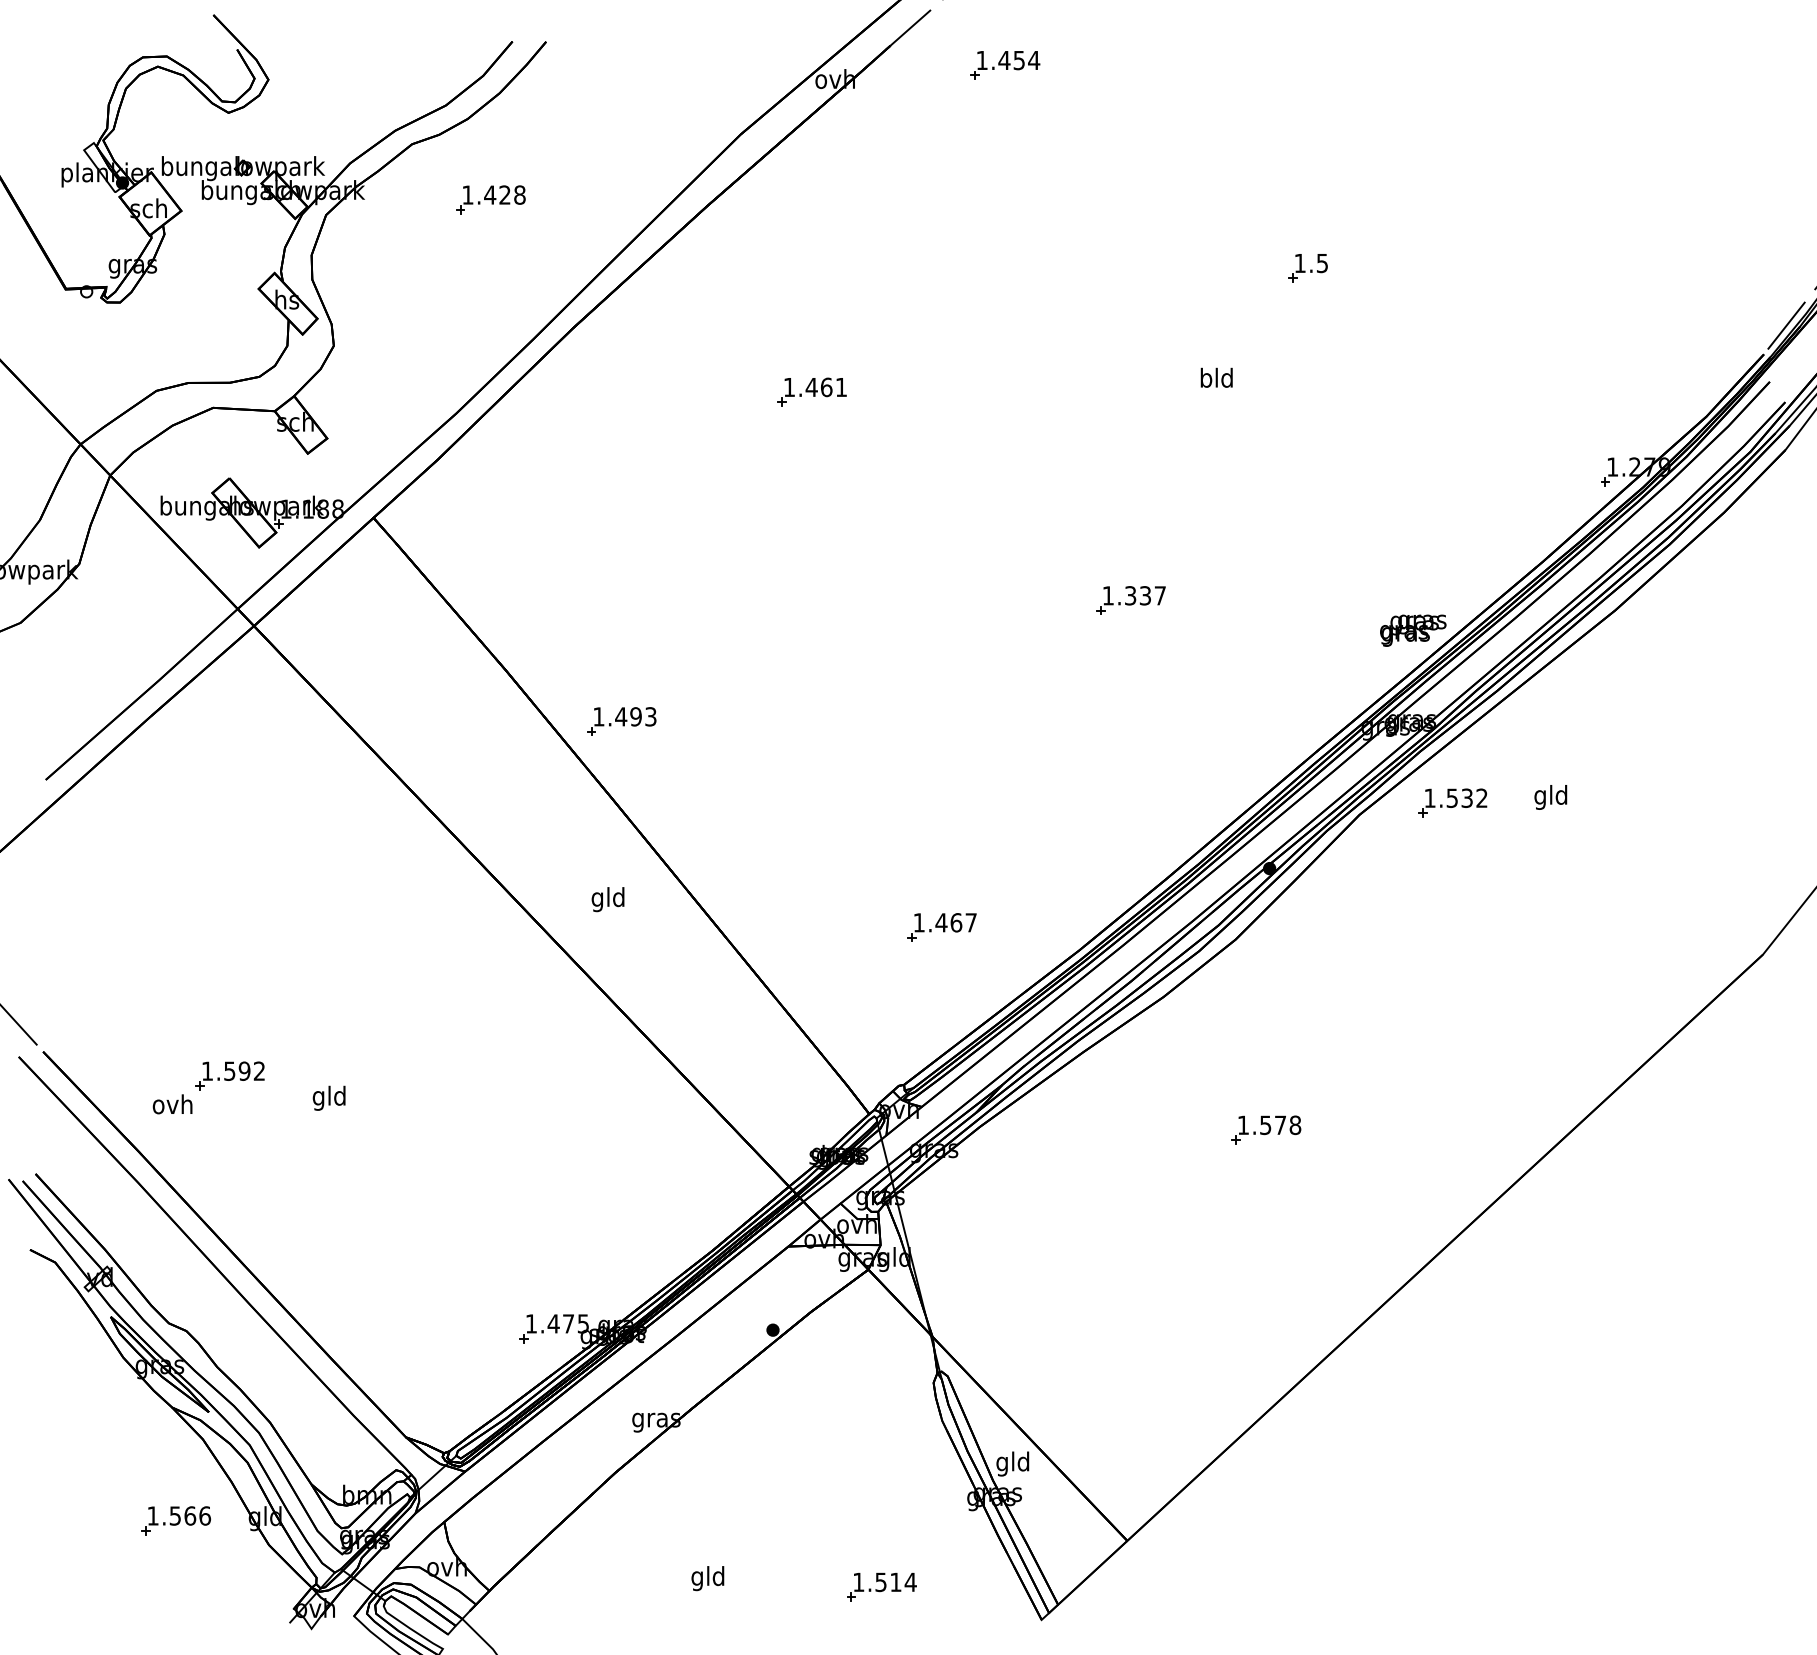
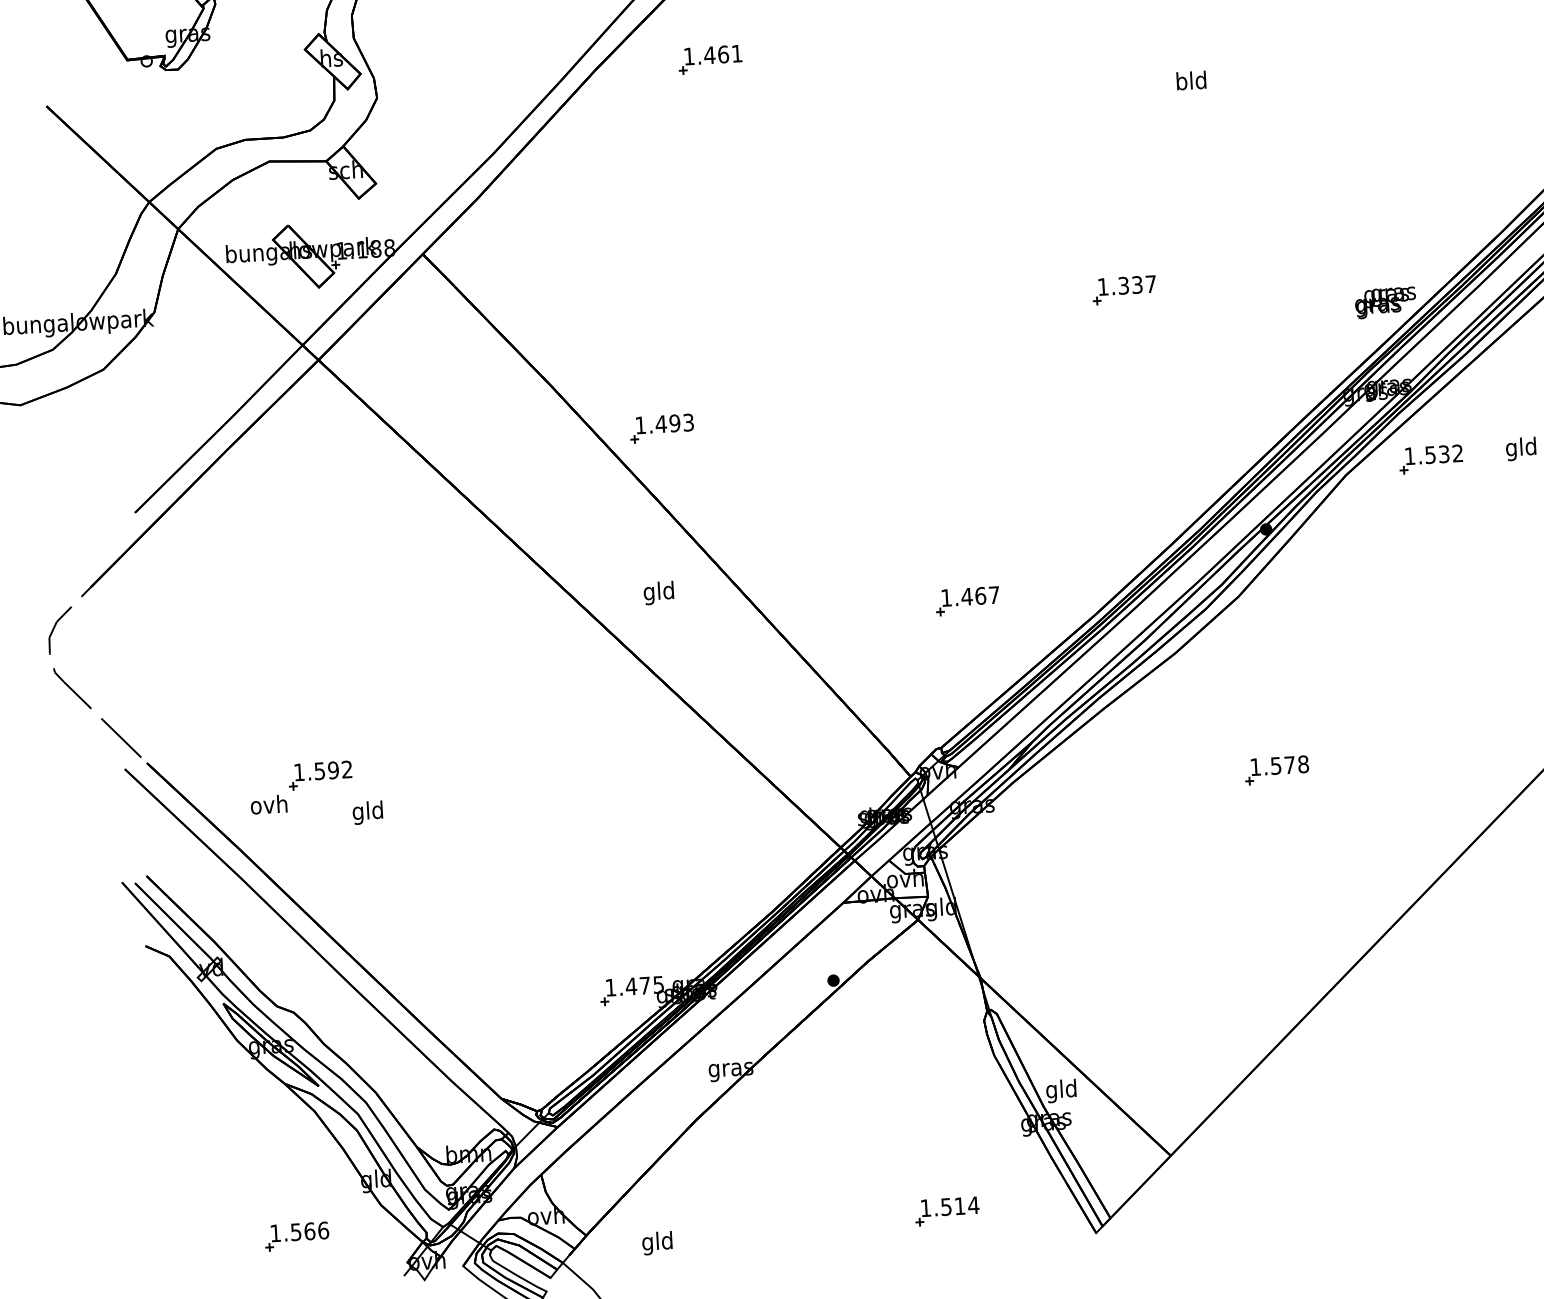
part: (811, 391) -> (709, 59), moved
text: (328, 1097) -> (367, 812), moved
part: (175, 1520) -> (296, 1236), moved
text: (707, 1578) -> (657, 1243), moved

